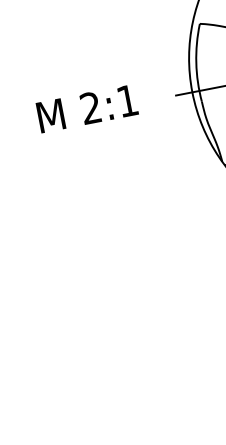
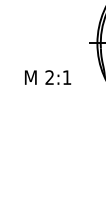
text: (88, 108) -> (48, 77), moved

